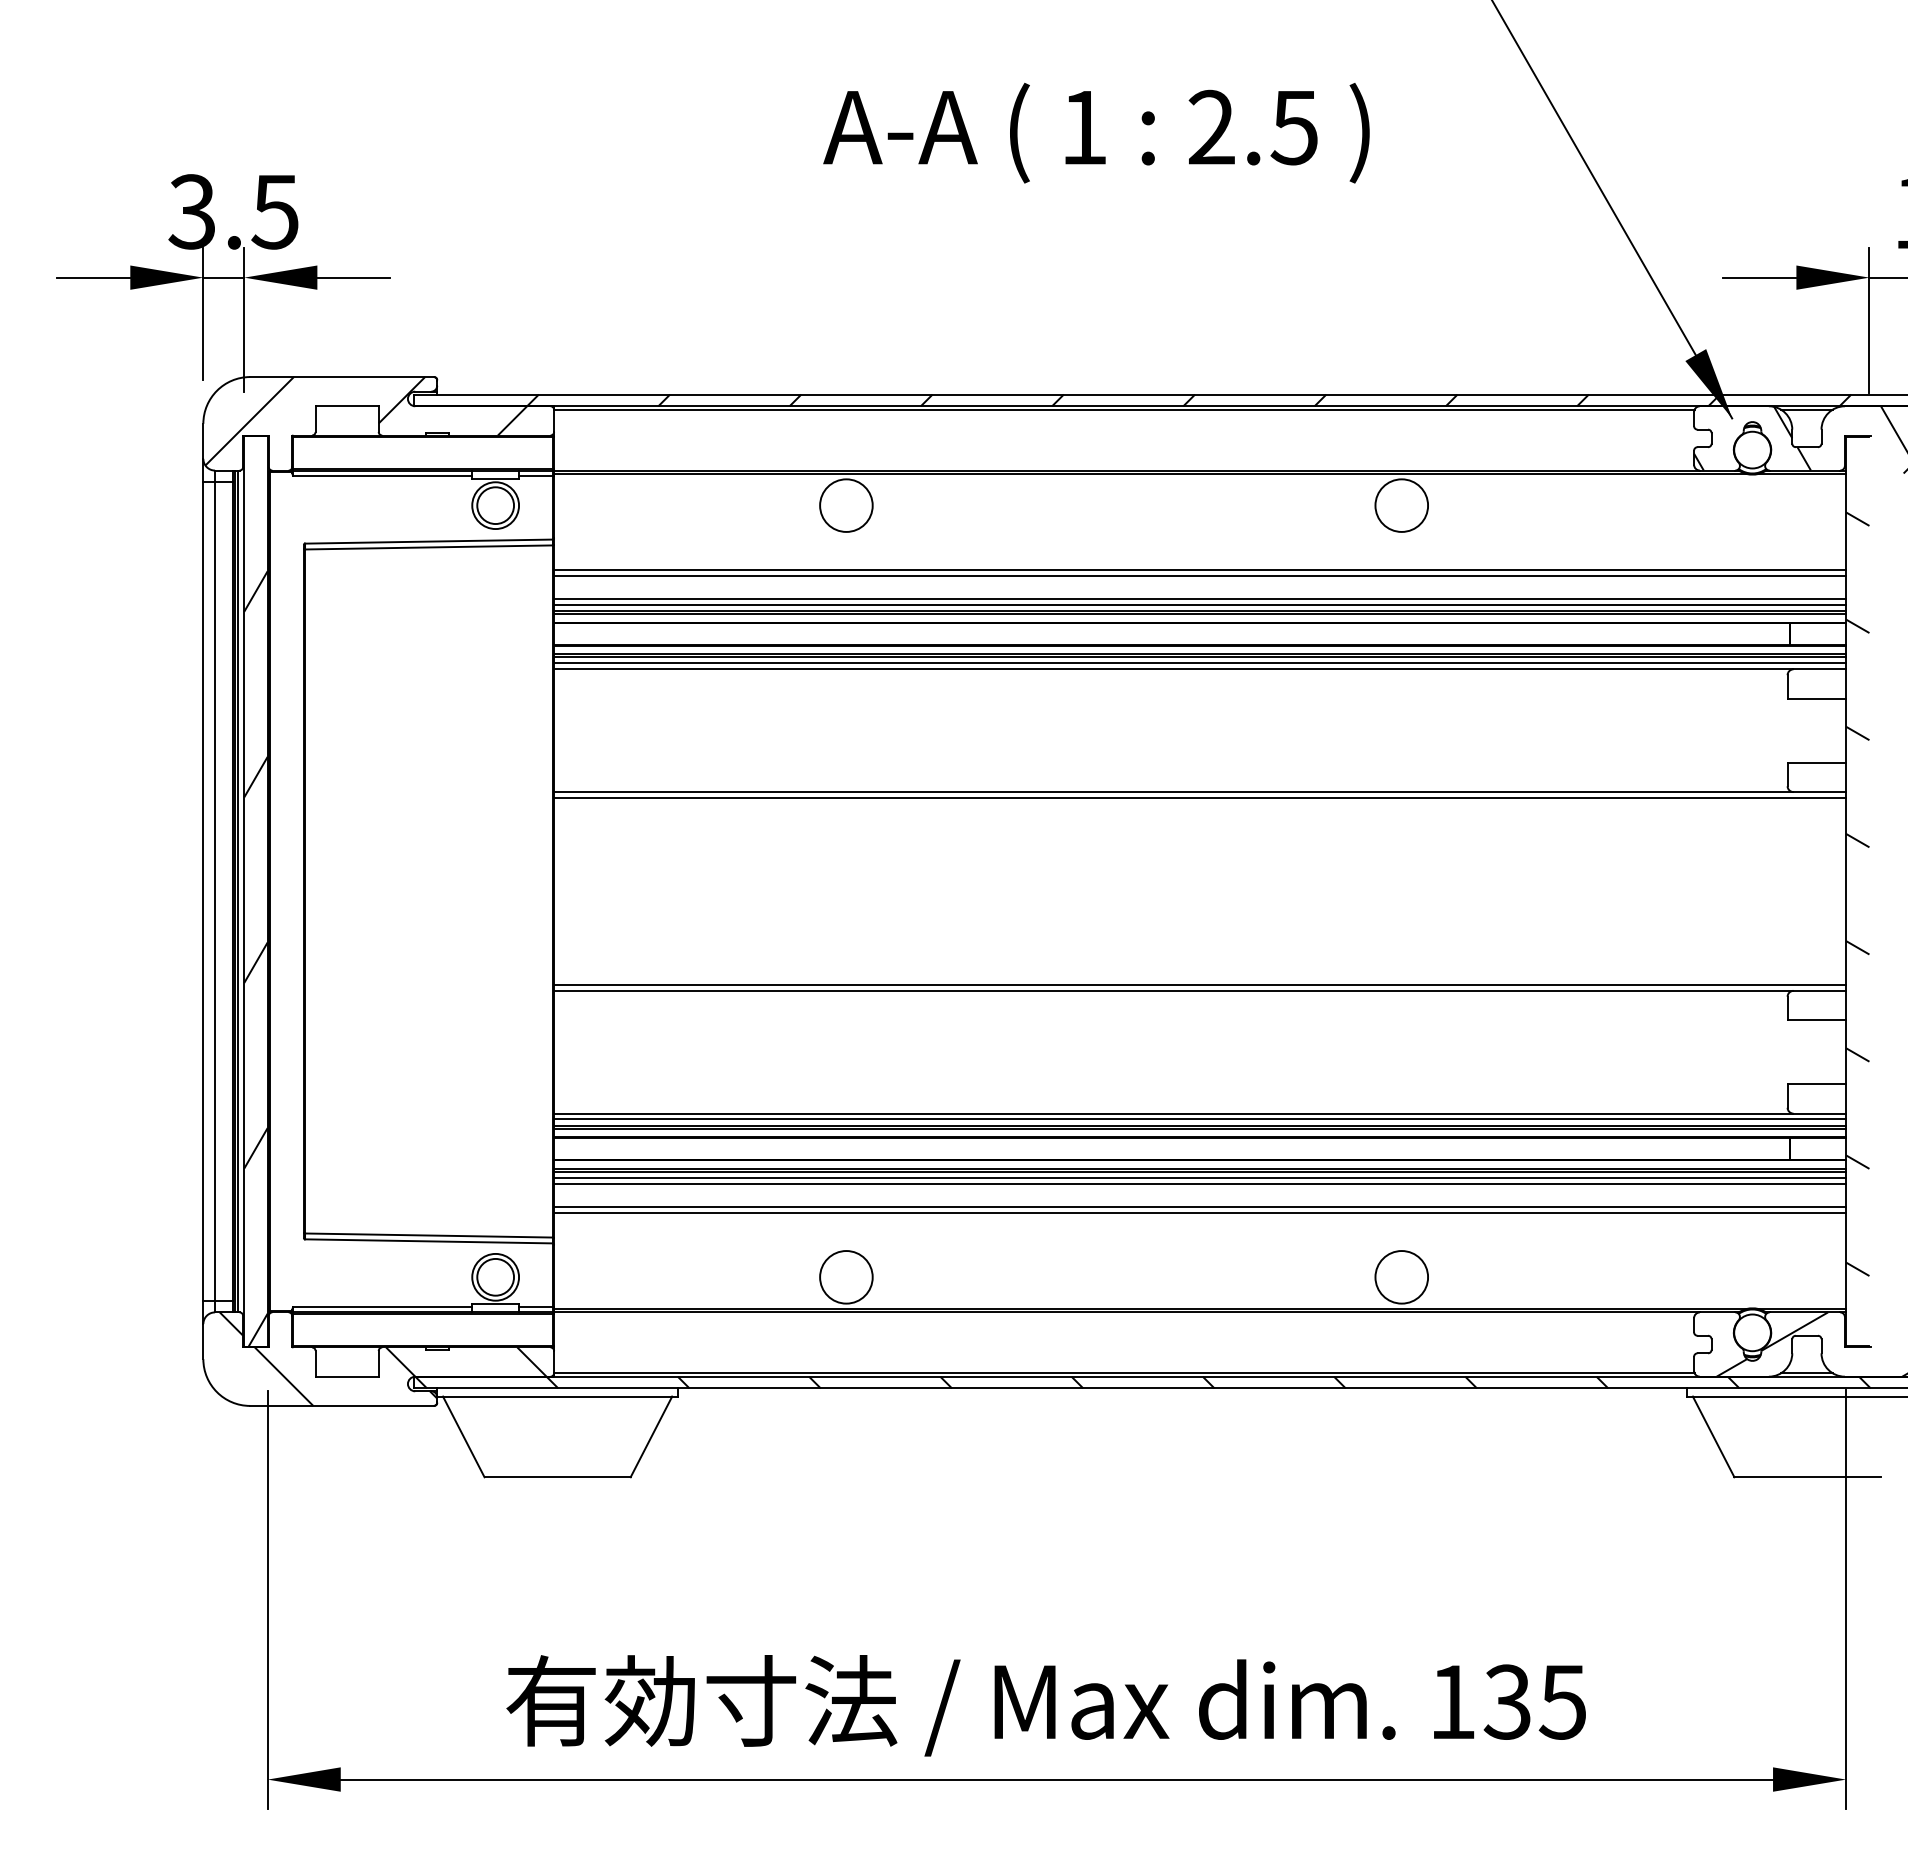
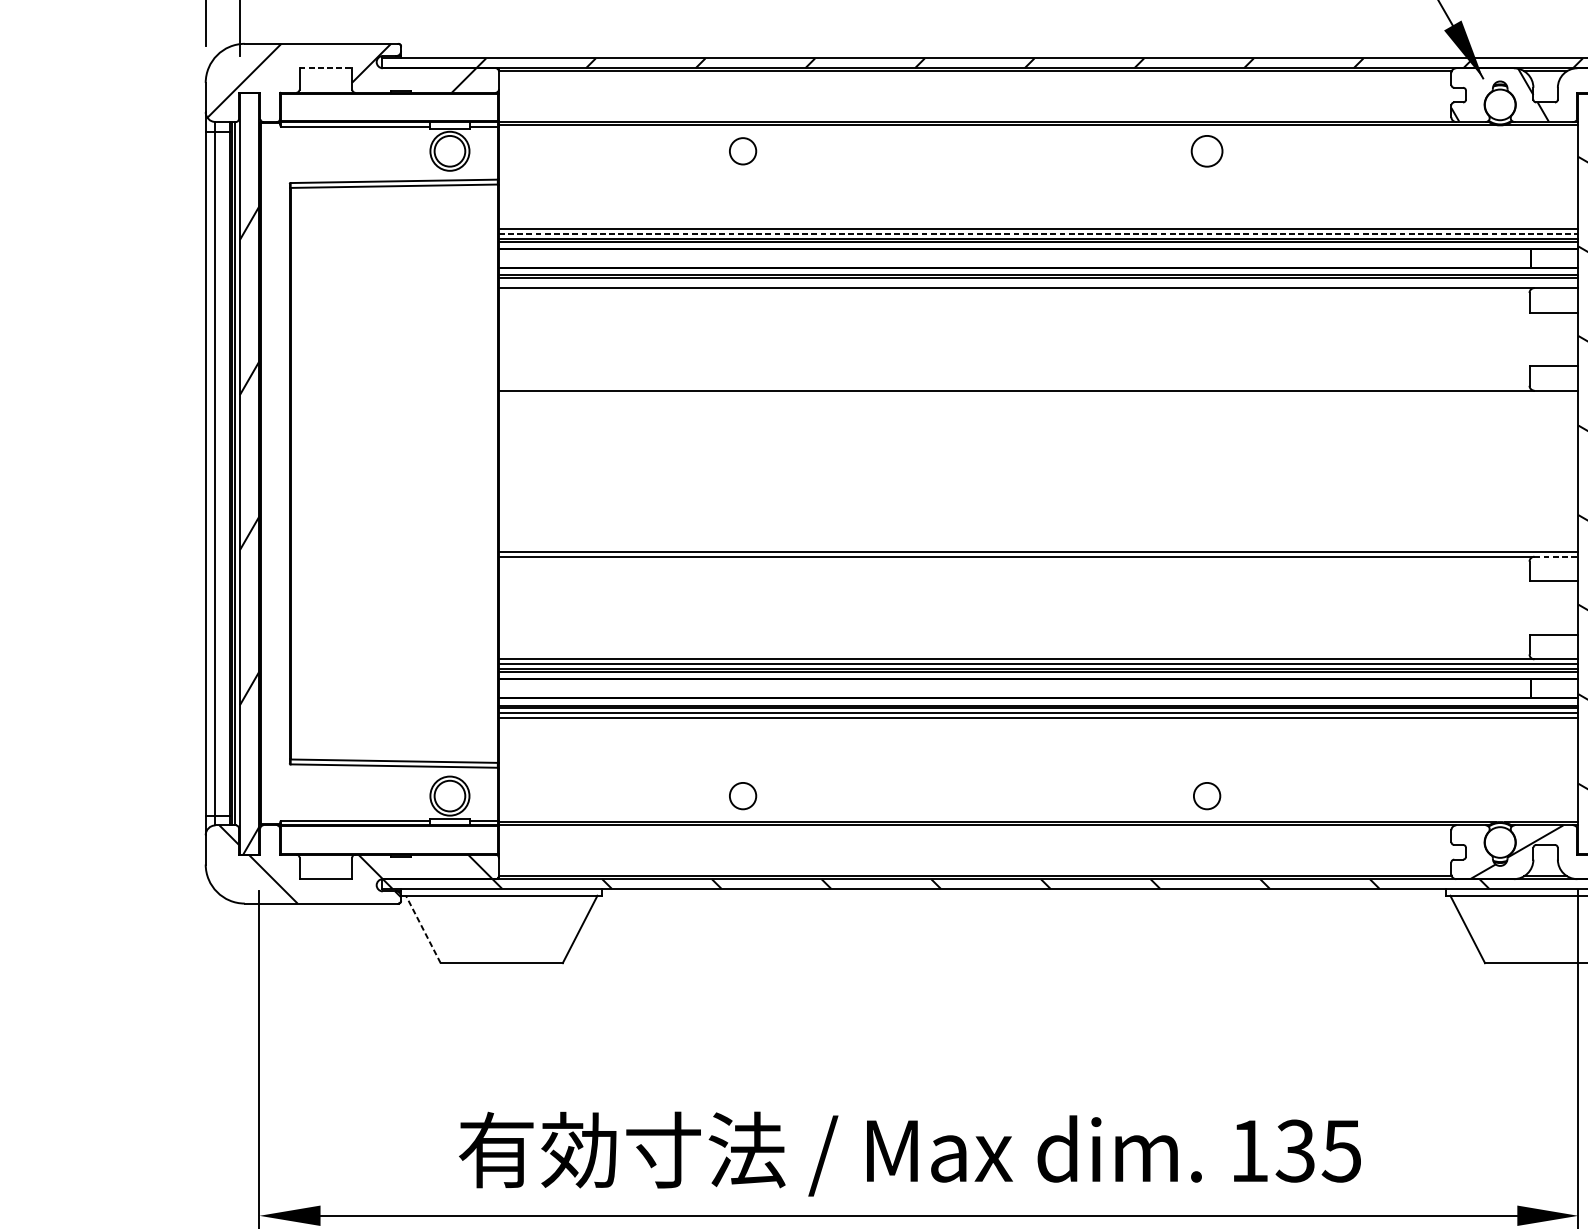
line: (347, 406) -> (326, 68), solid -> dashed
circle: (846, 505) -> (743, 151), size x0.6
circle: (1401, 505) -> (1206, 151), size x0.7
line: (1200, 569) -> (1038, 204), removed
line: (1200, 575) -> (1038, 209), removed
line: (1200, 605) -> (1038, 234), solid -> dashed
line: (1200, 663) -> (1038, 283), removed
line: (1200, 797) -> (1038, 395), removed
line: (1820, 990) -> (1557, 556), solid -> dashed
line: (1200, 1207) -> (1038, 737), removed
line: (1200, 1213) -> (1038, 742), removed
circle: (846, 1277) -> (743, 796), size x0.6
circle: (1401, 1277) -> (1206, 796), size x0.6
line: (463, 1436) -> (423, 929), solid -> dashed

